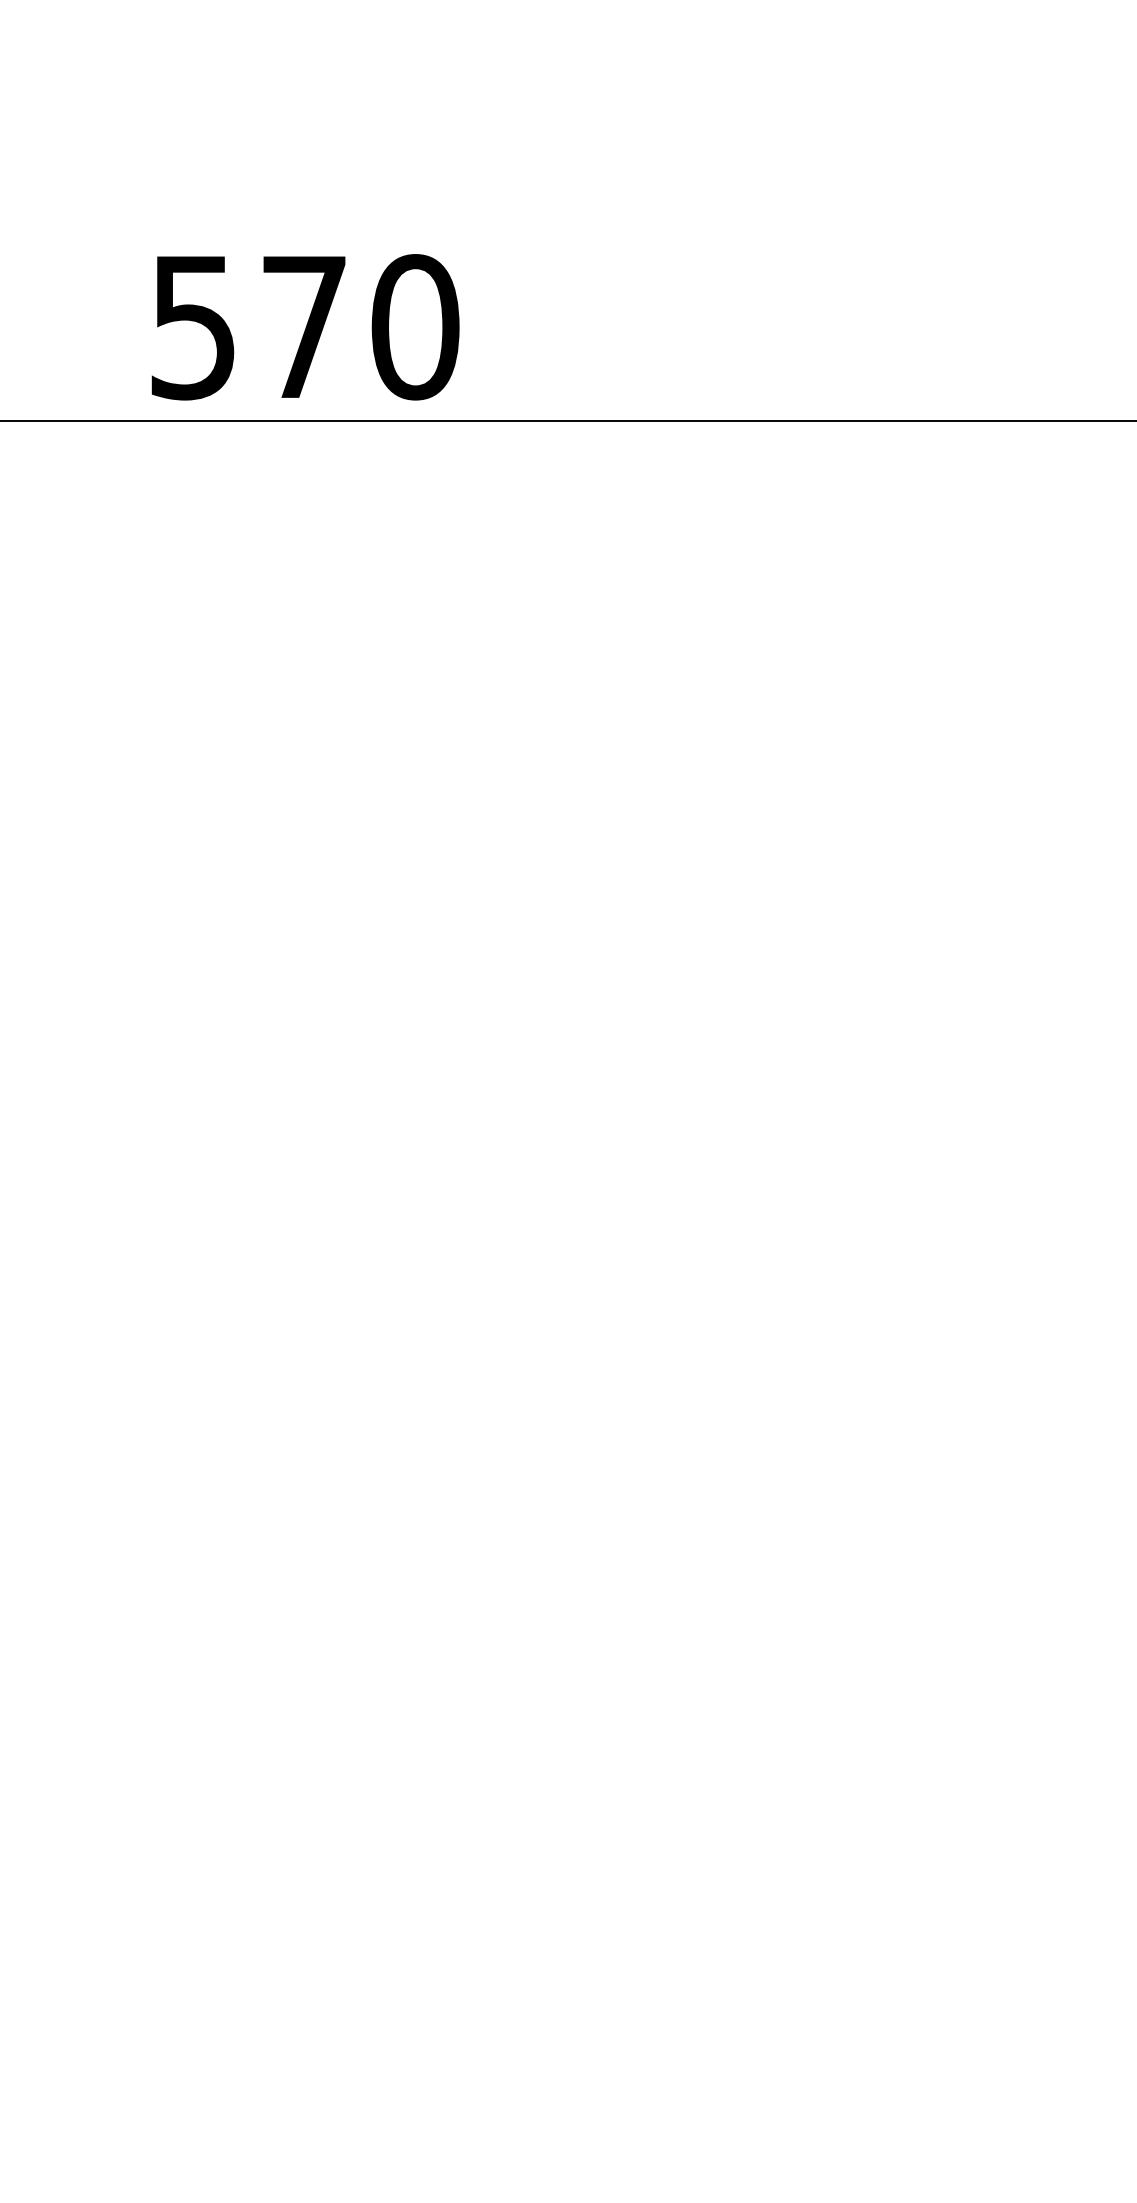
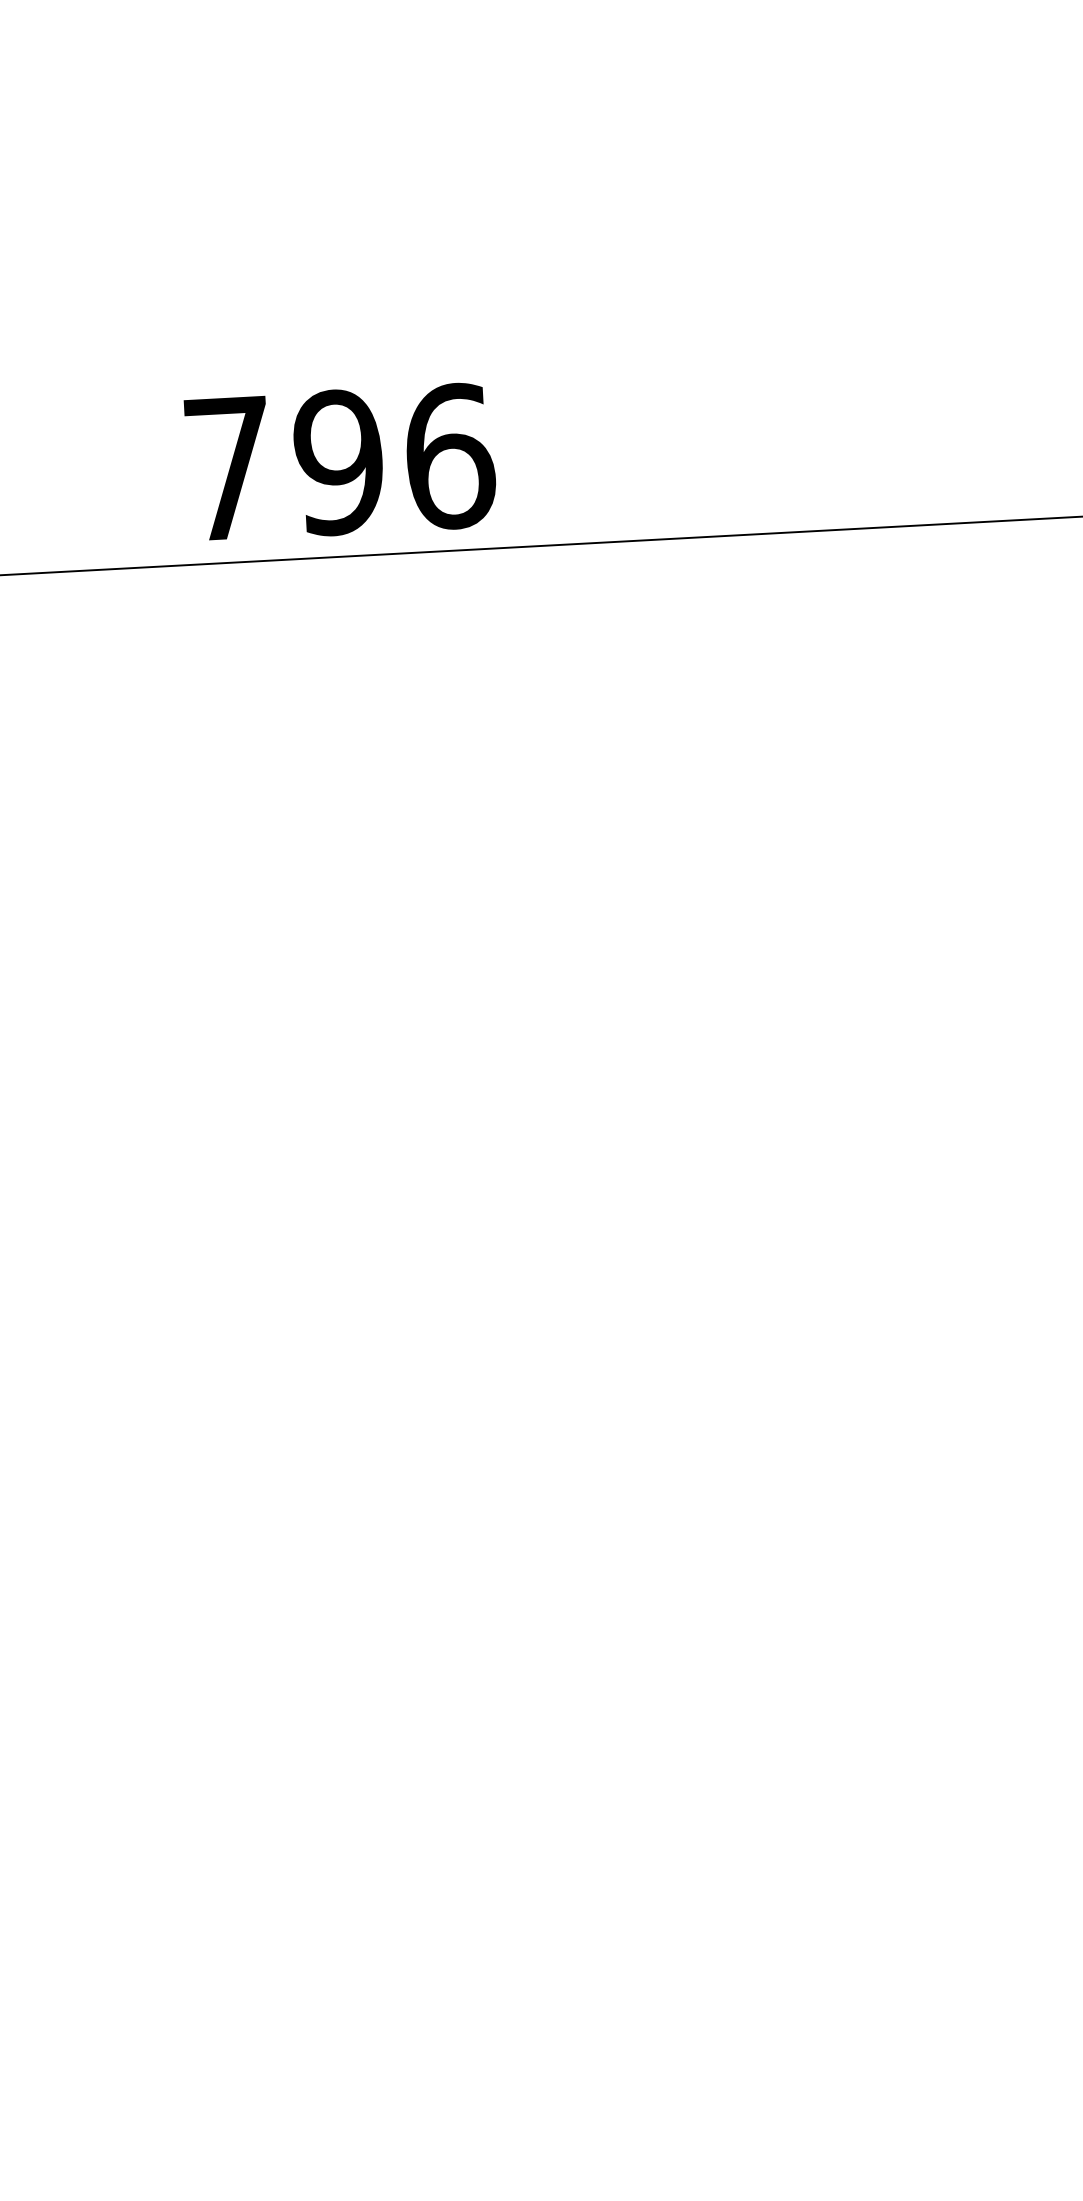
text: (305, 327) -> (340, 462), 570 -> 796

